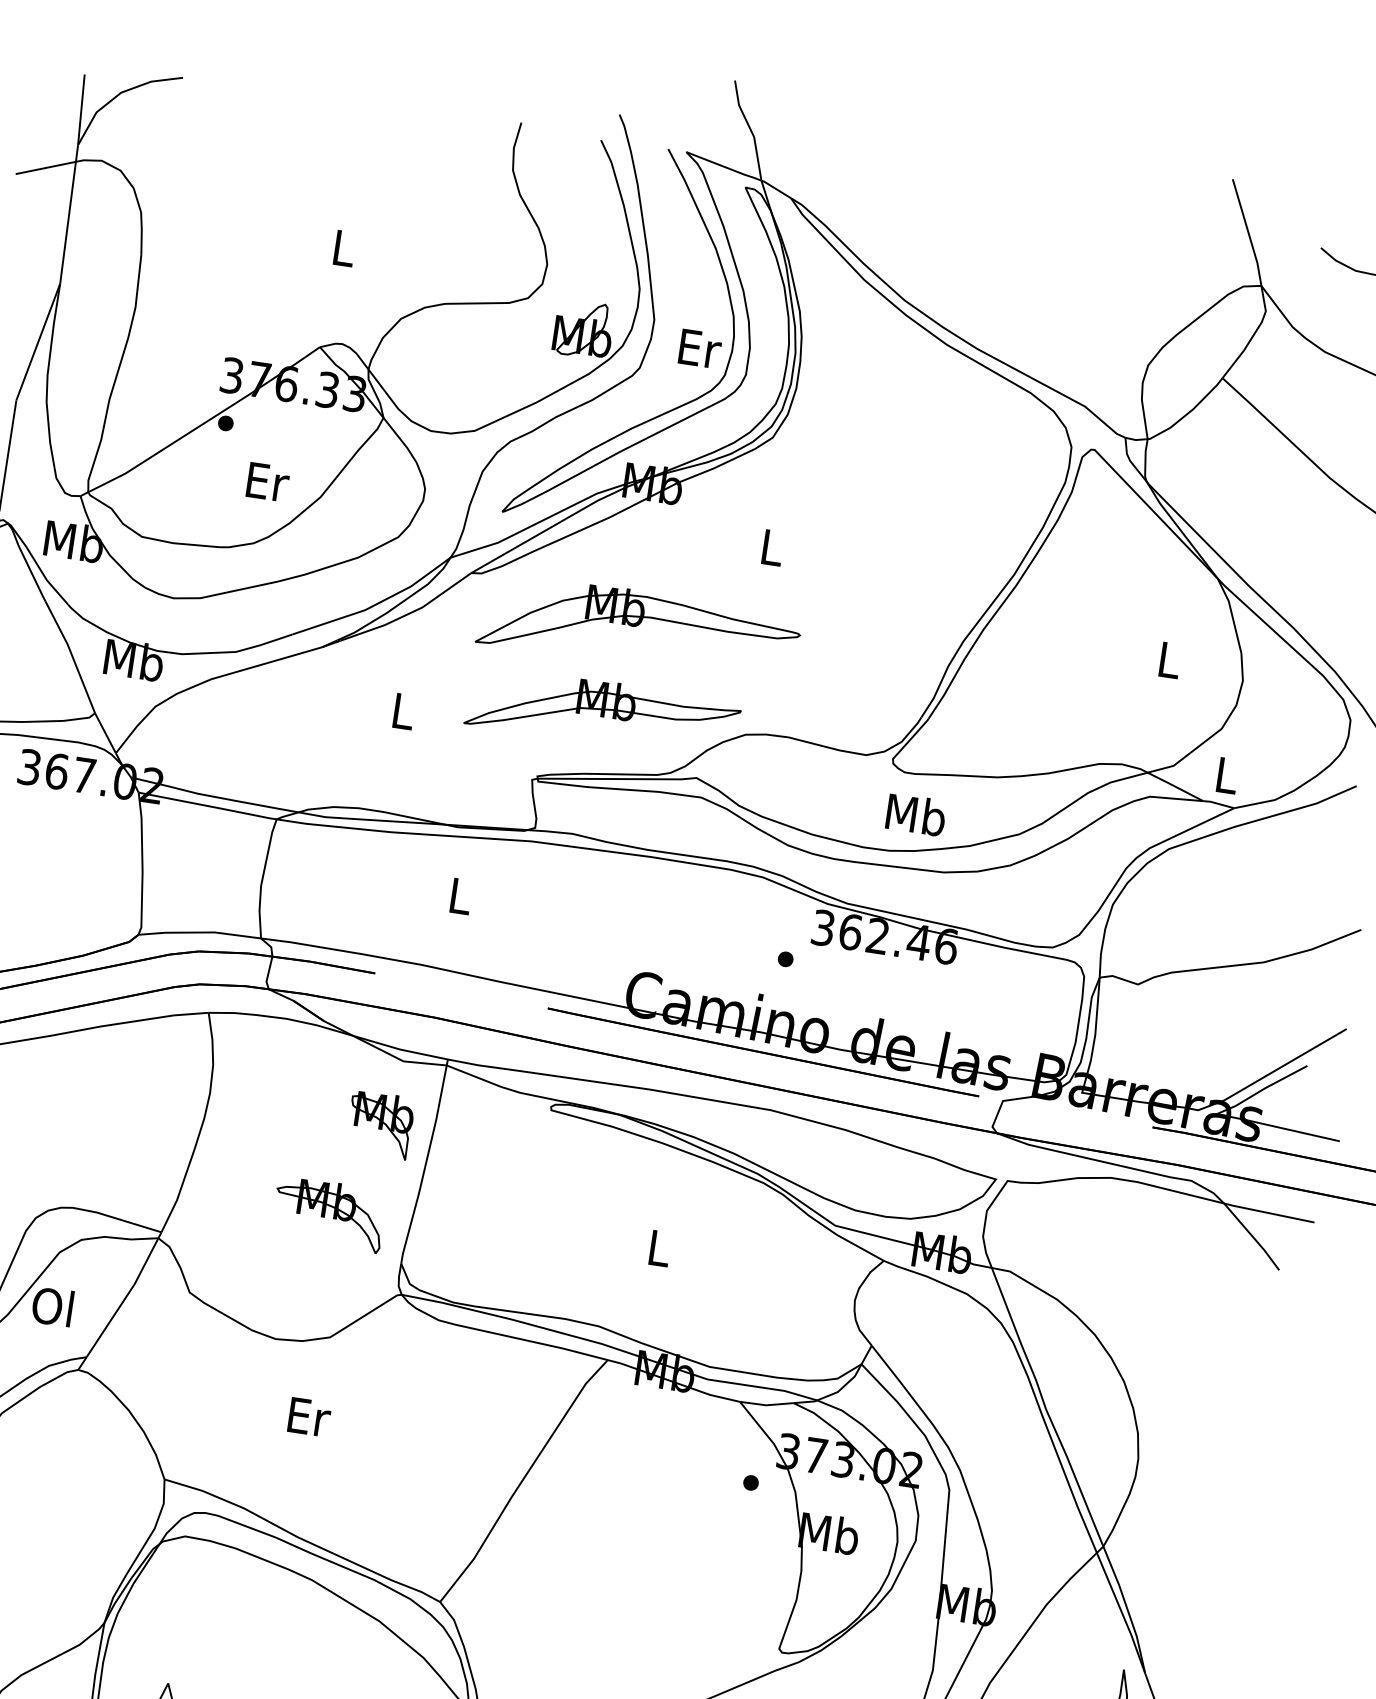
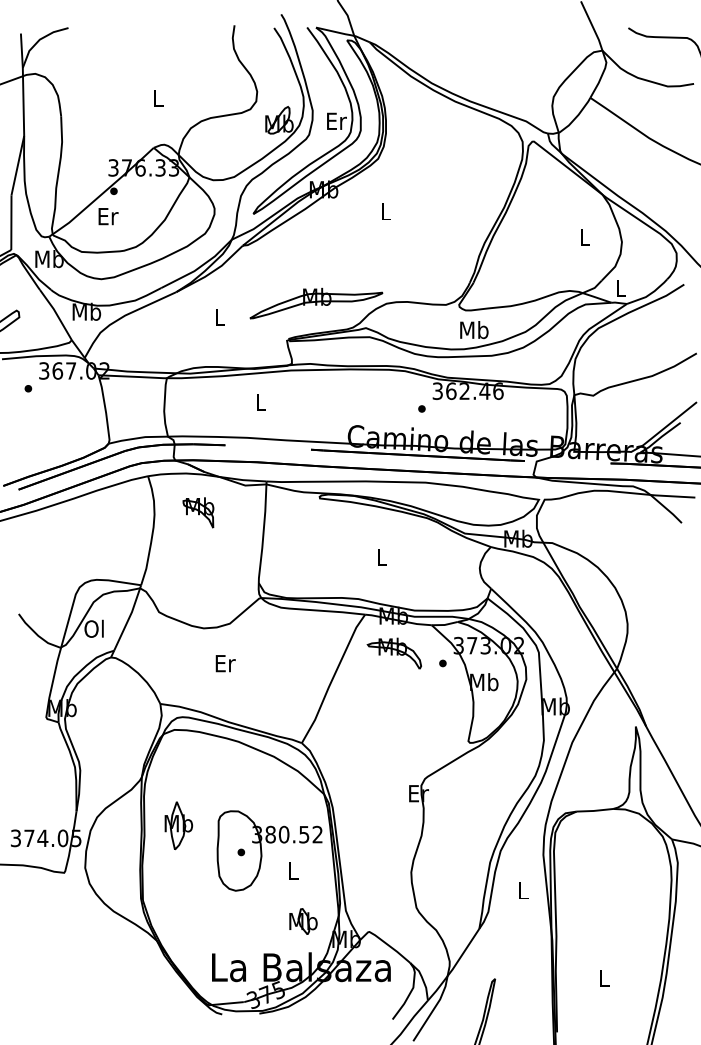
text: (268, 482) -> (108, 216), moved
part: (638, 628) -> (327, 260), removed
part: (379, 1124) -> (198, 512), moved
part: (326, 1213) -> (393, 653), moved

